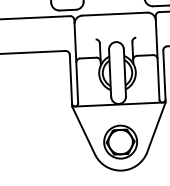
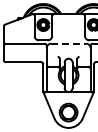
line: (114, 13) -> (68, 43), solid -> dashed

